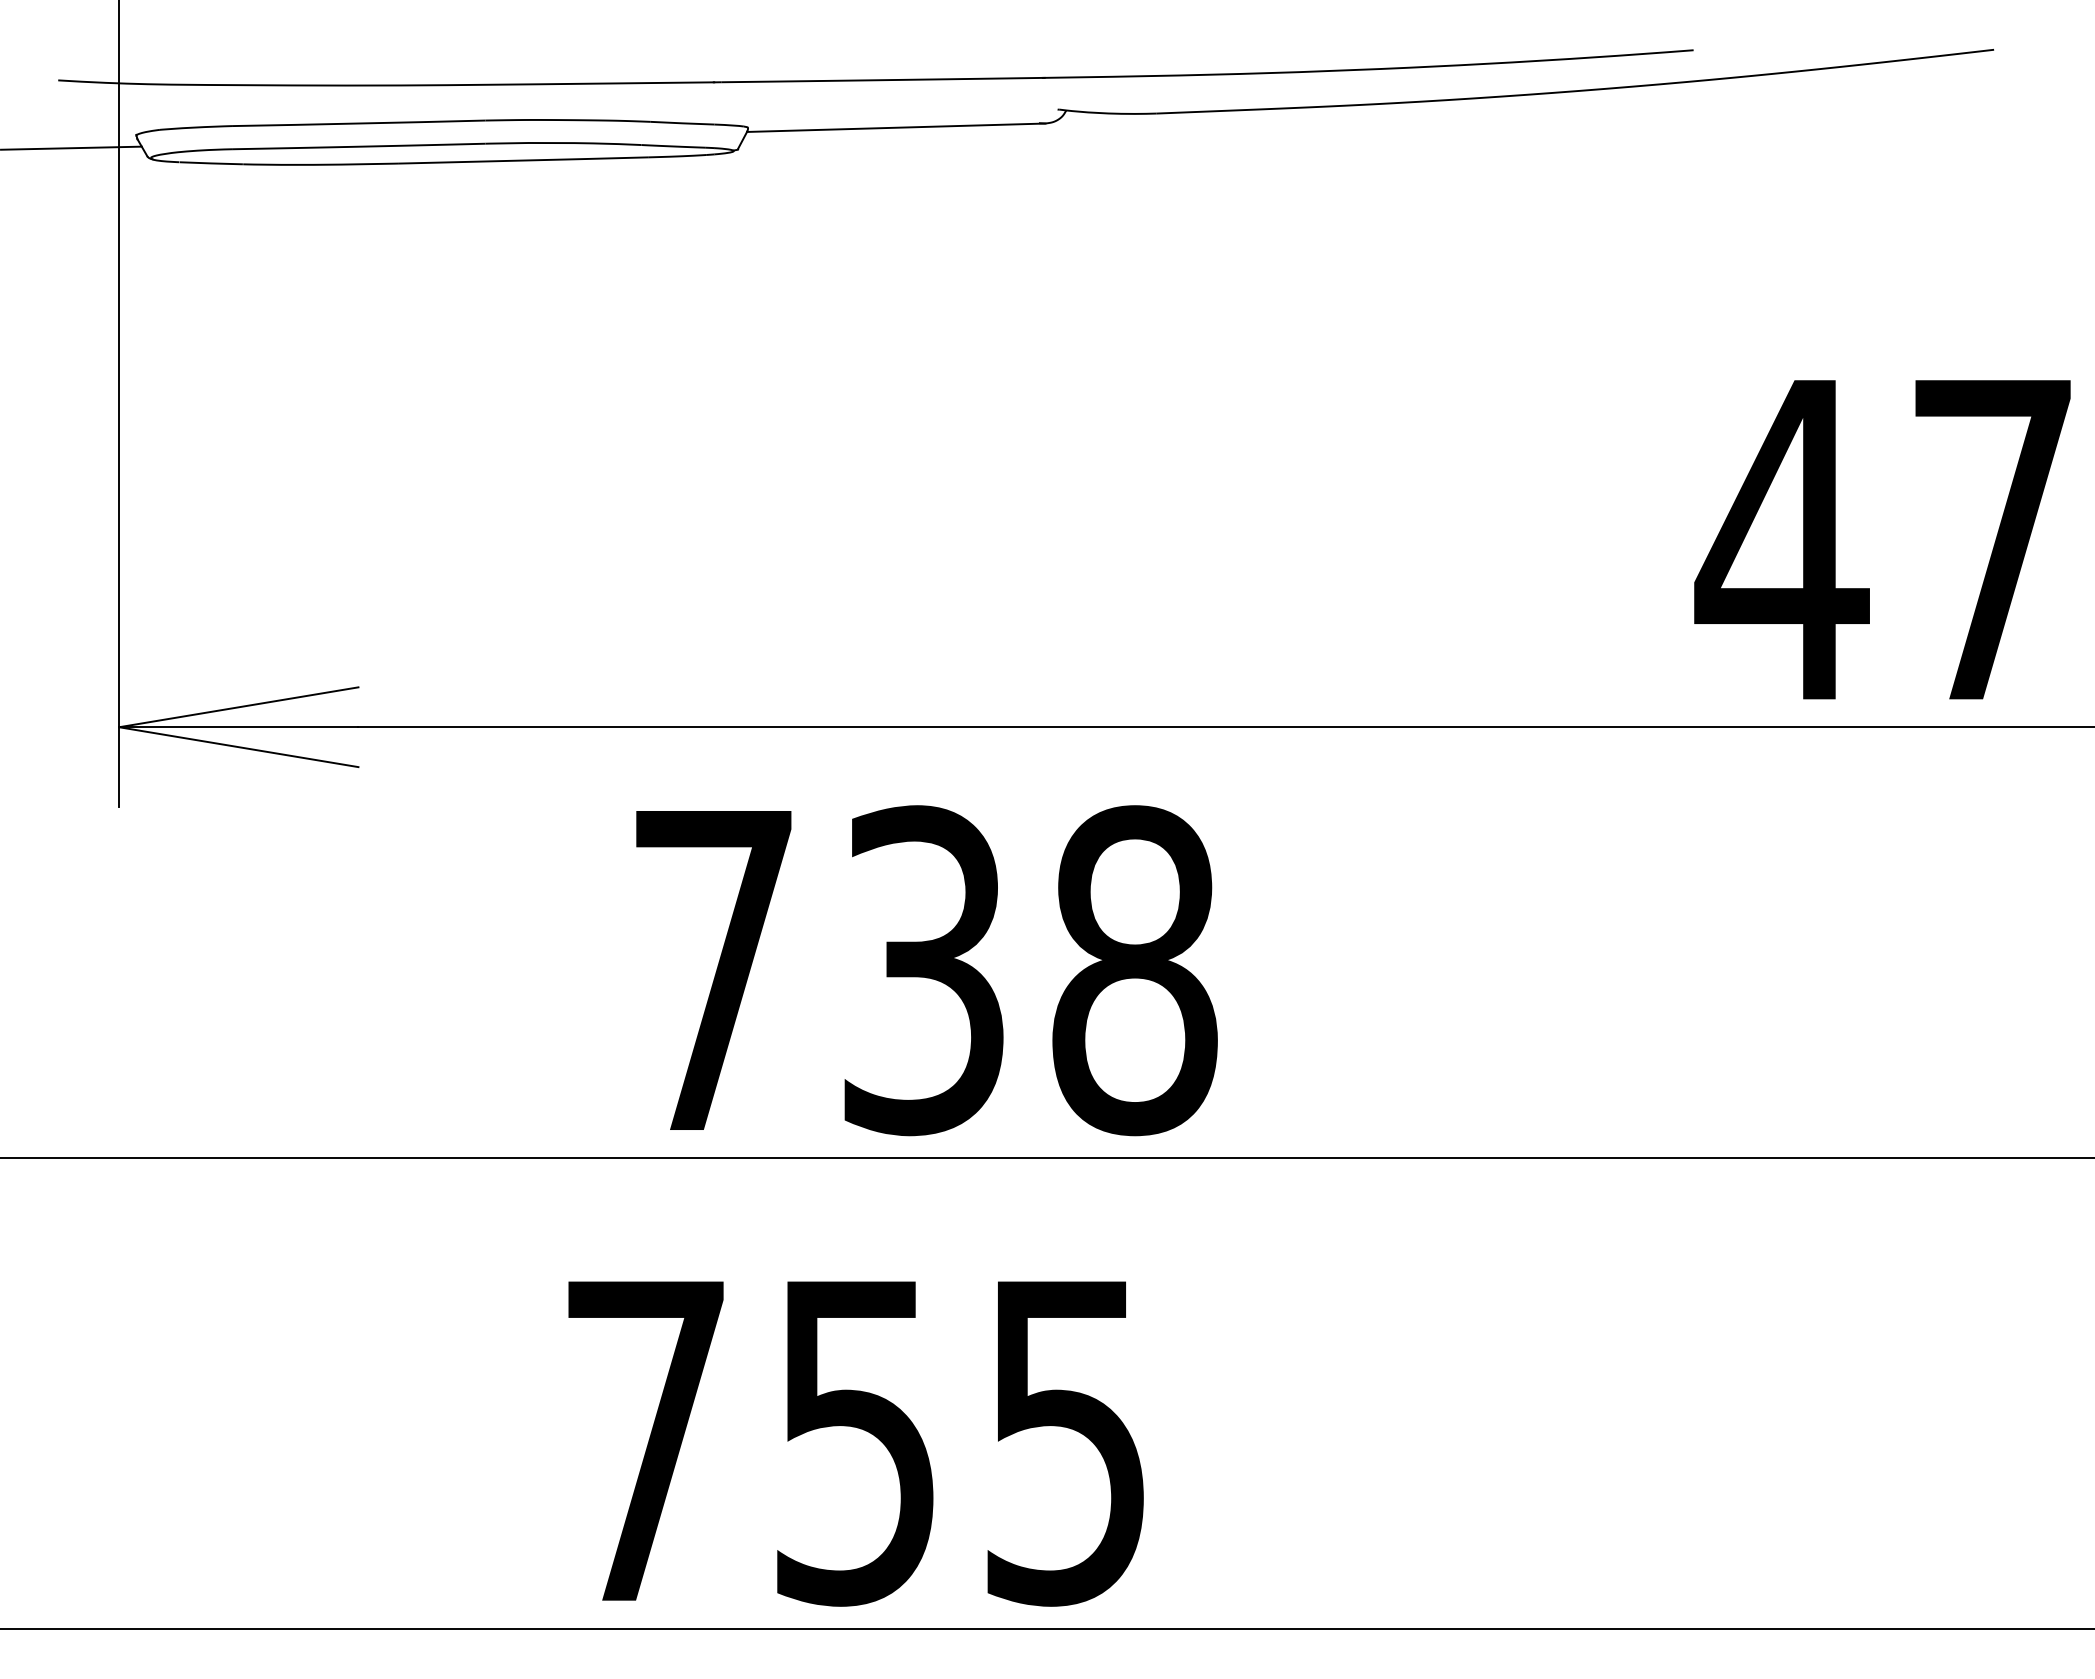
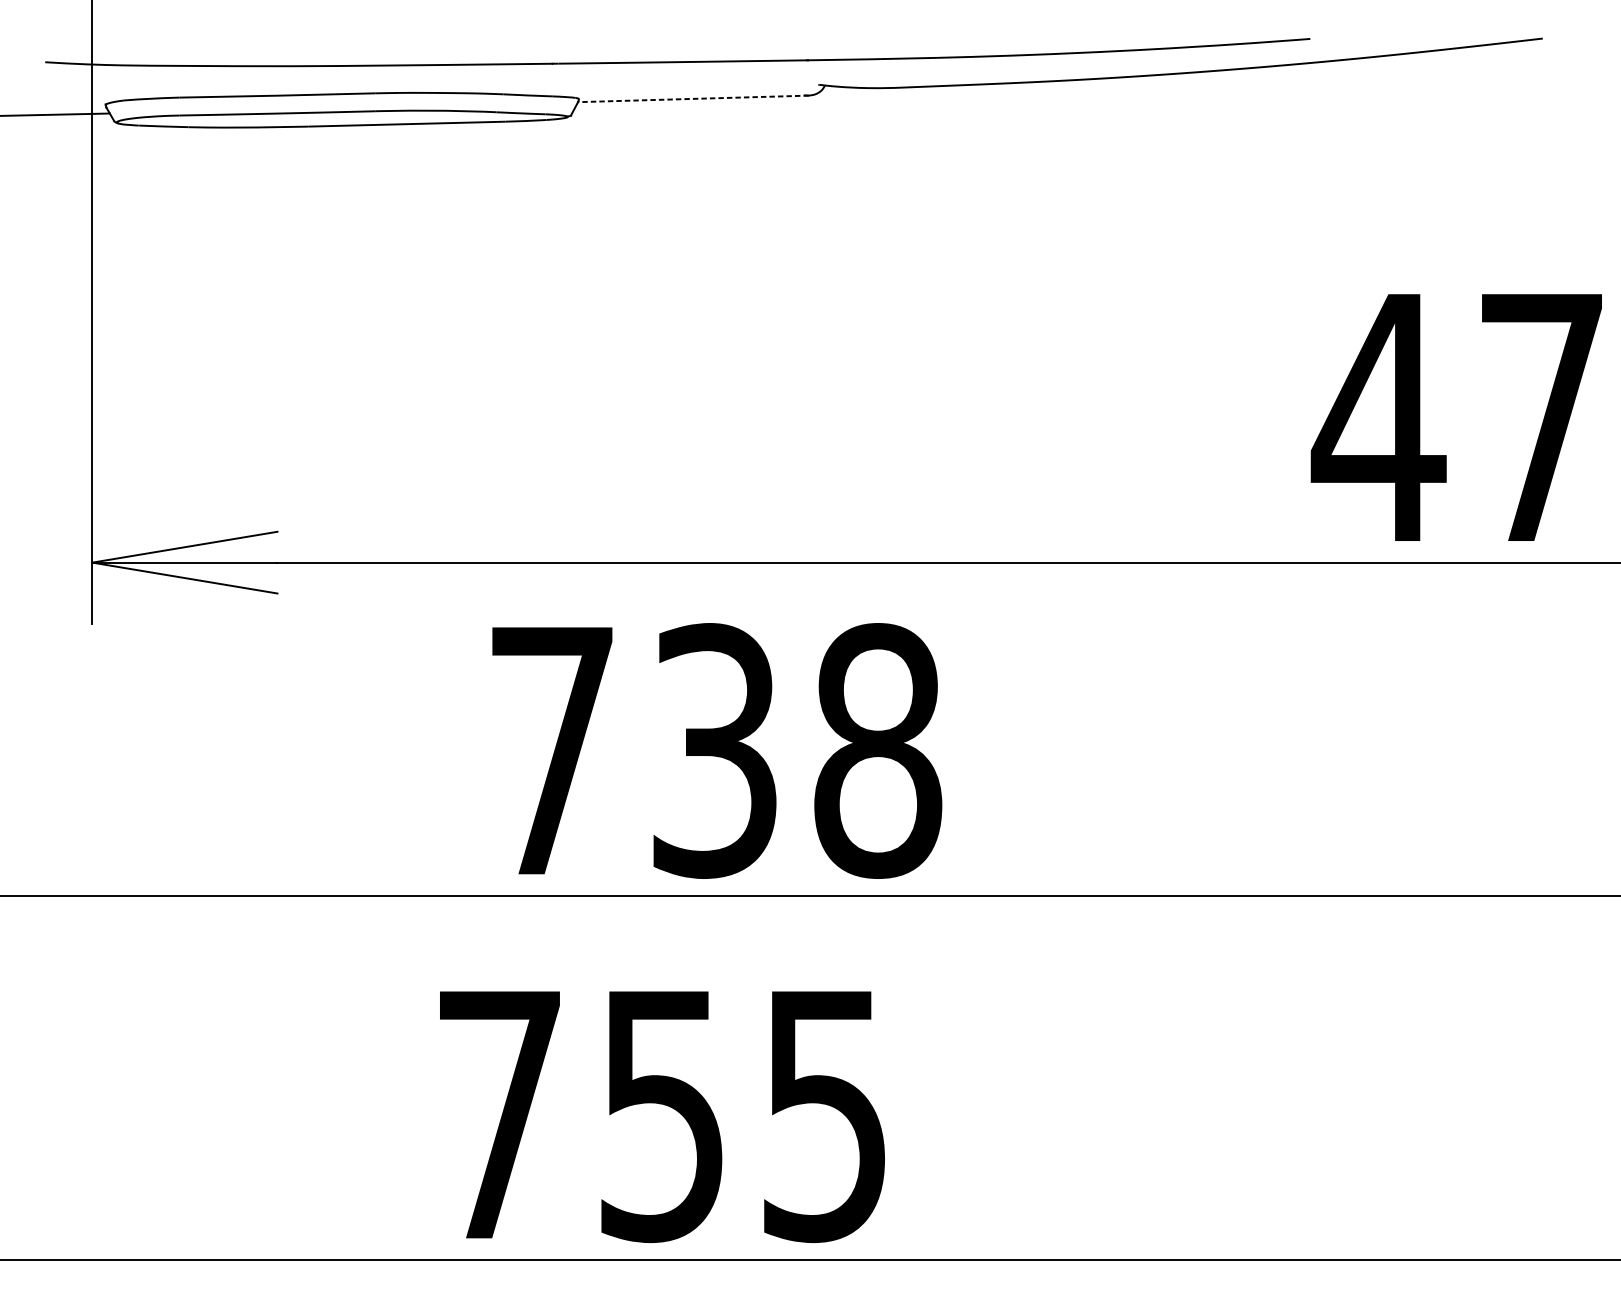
line: (895, 127) -> (692, 98), solid -> dashed

